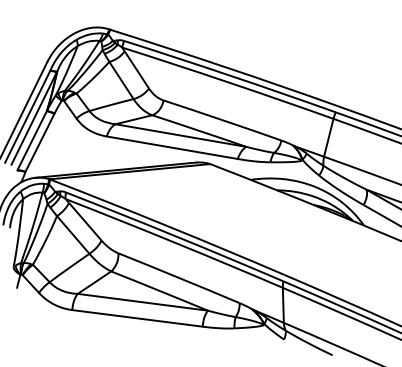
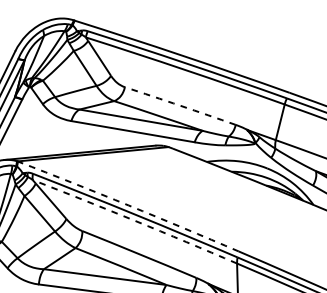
arc: (222, 120) -> (180, 106), solid -> dashed
arc: (167, 226) -> (128, 205), solid -> dashed
arc: (174, 242) -> (135, 220), solid -> dashed

